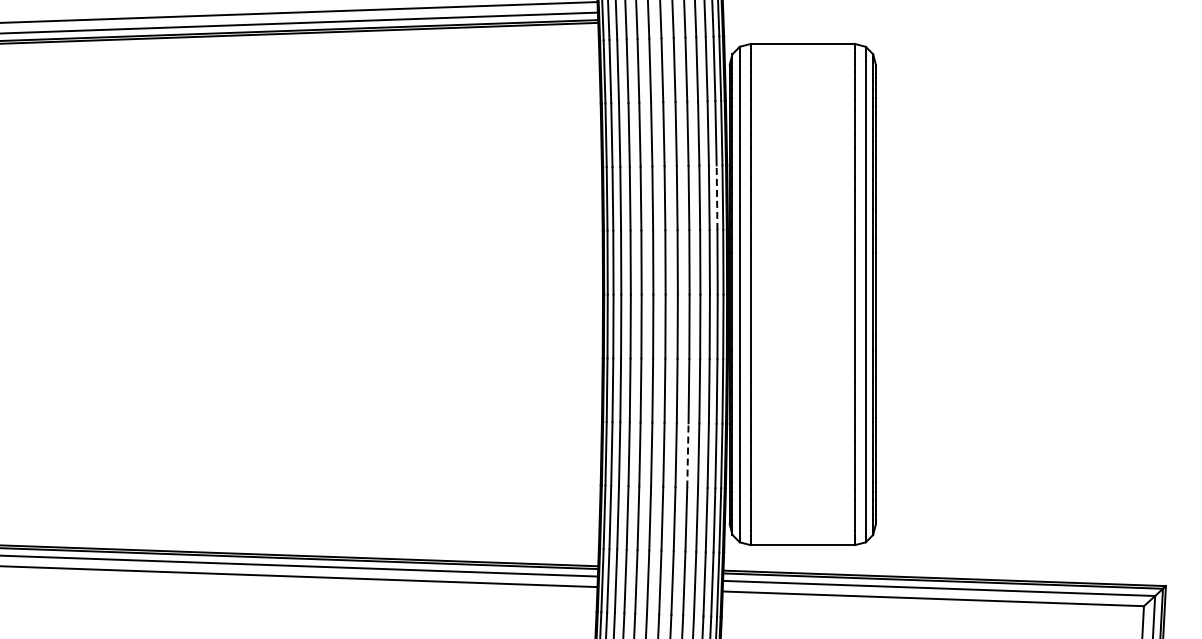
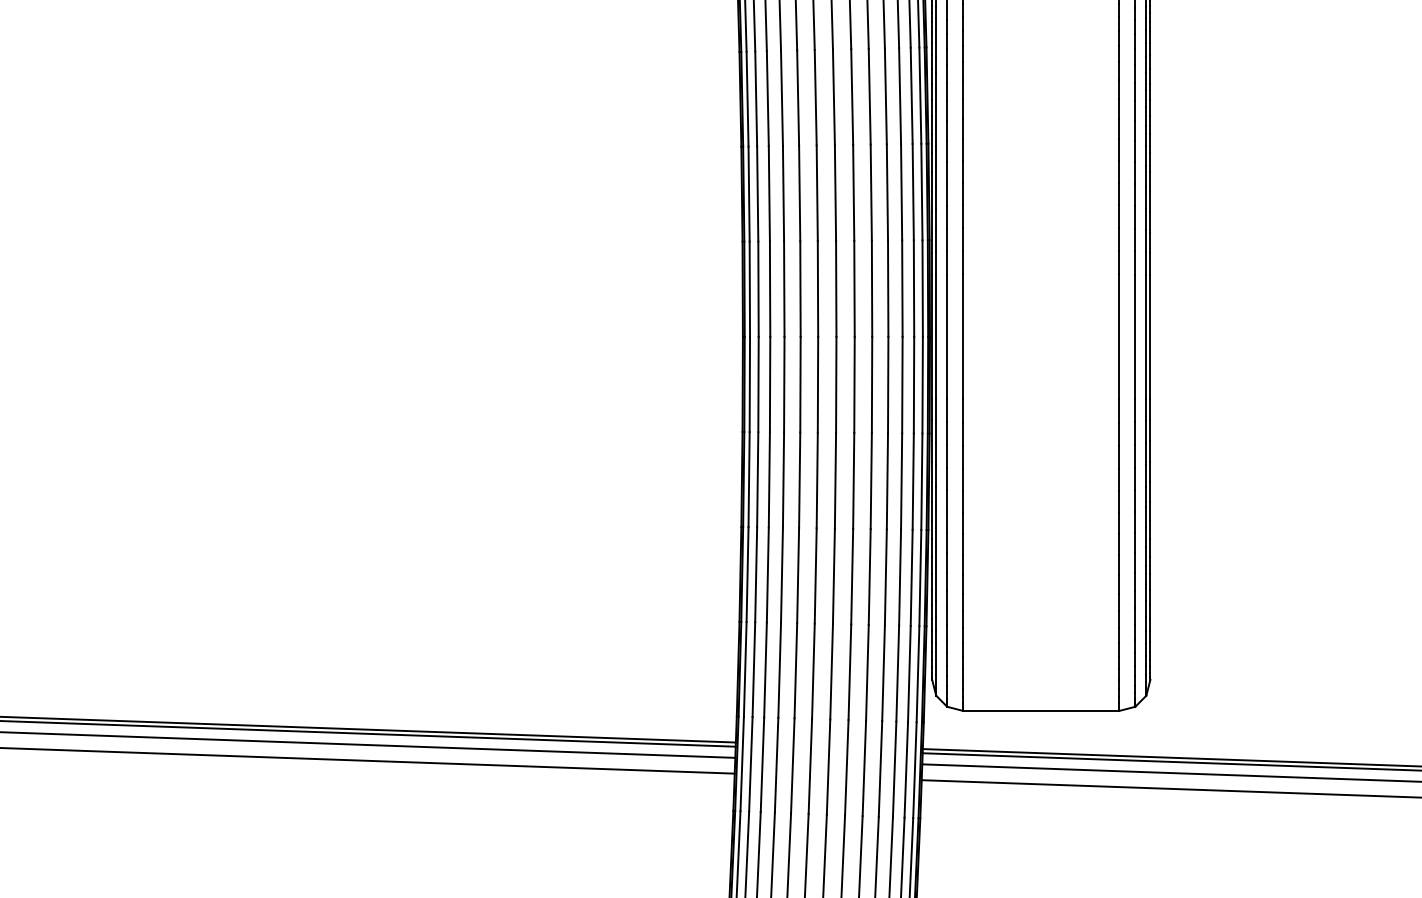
line: (717, 197) -> (913, 191), dashed -> solid
line: (687, 454) -> (869, 575), dashed -> solid

